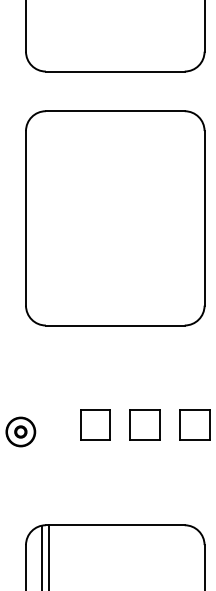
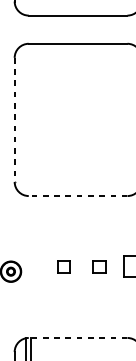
line: (26, 218) -> (15, 120), solid -> dashed
line: (114, 325) -> (77, 196), solid -> dashed
part: (95, 424) -> (64, 266), size x0.6
part: (144, 424) -> (98, 266), size x0.6
line: (114, 525) -> (77, 338), solid -> dashed

